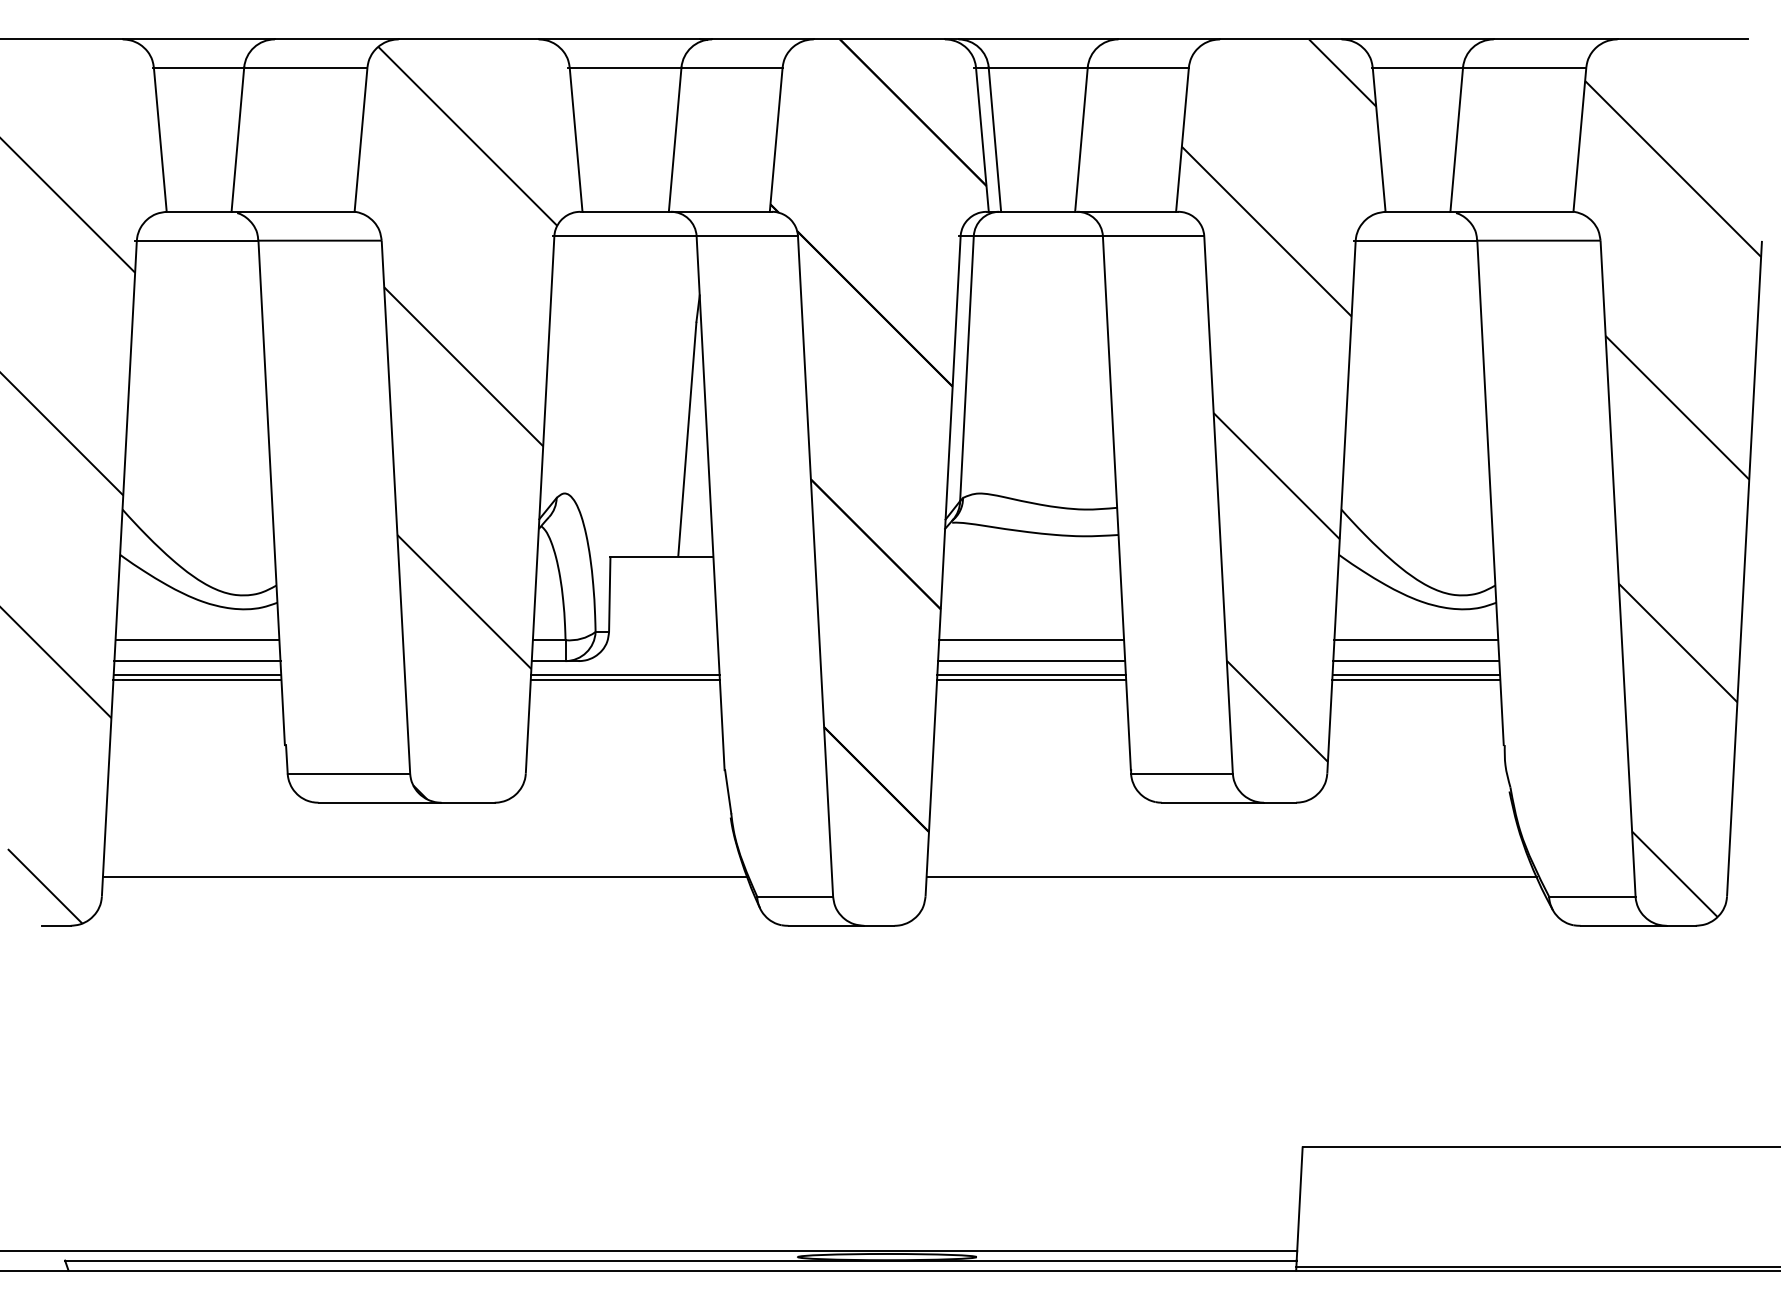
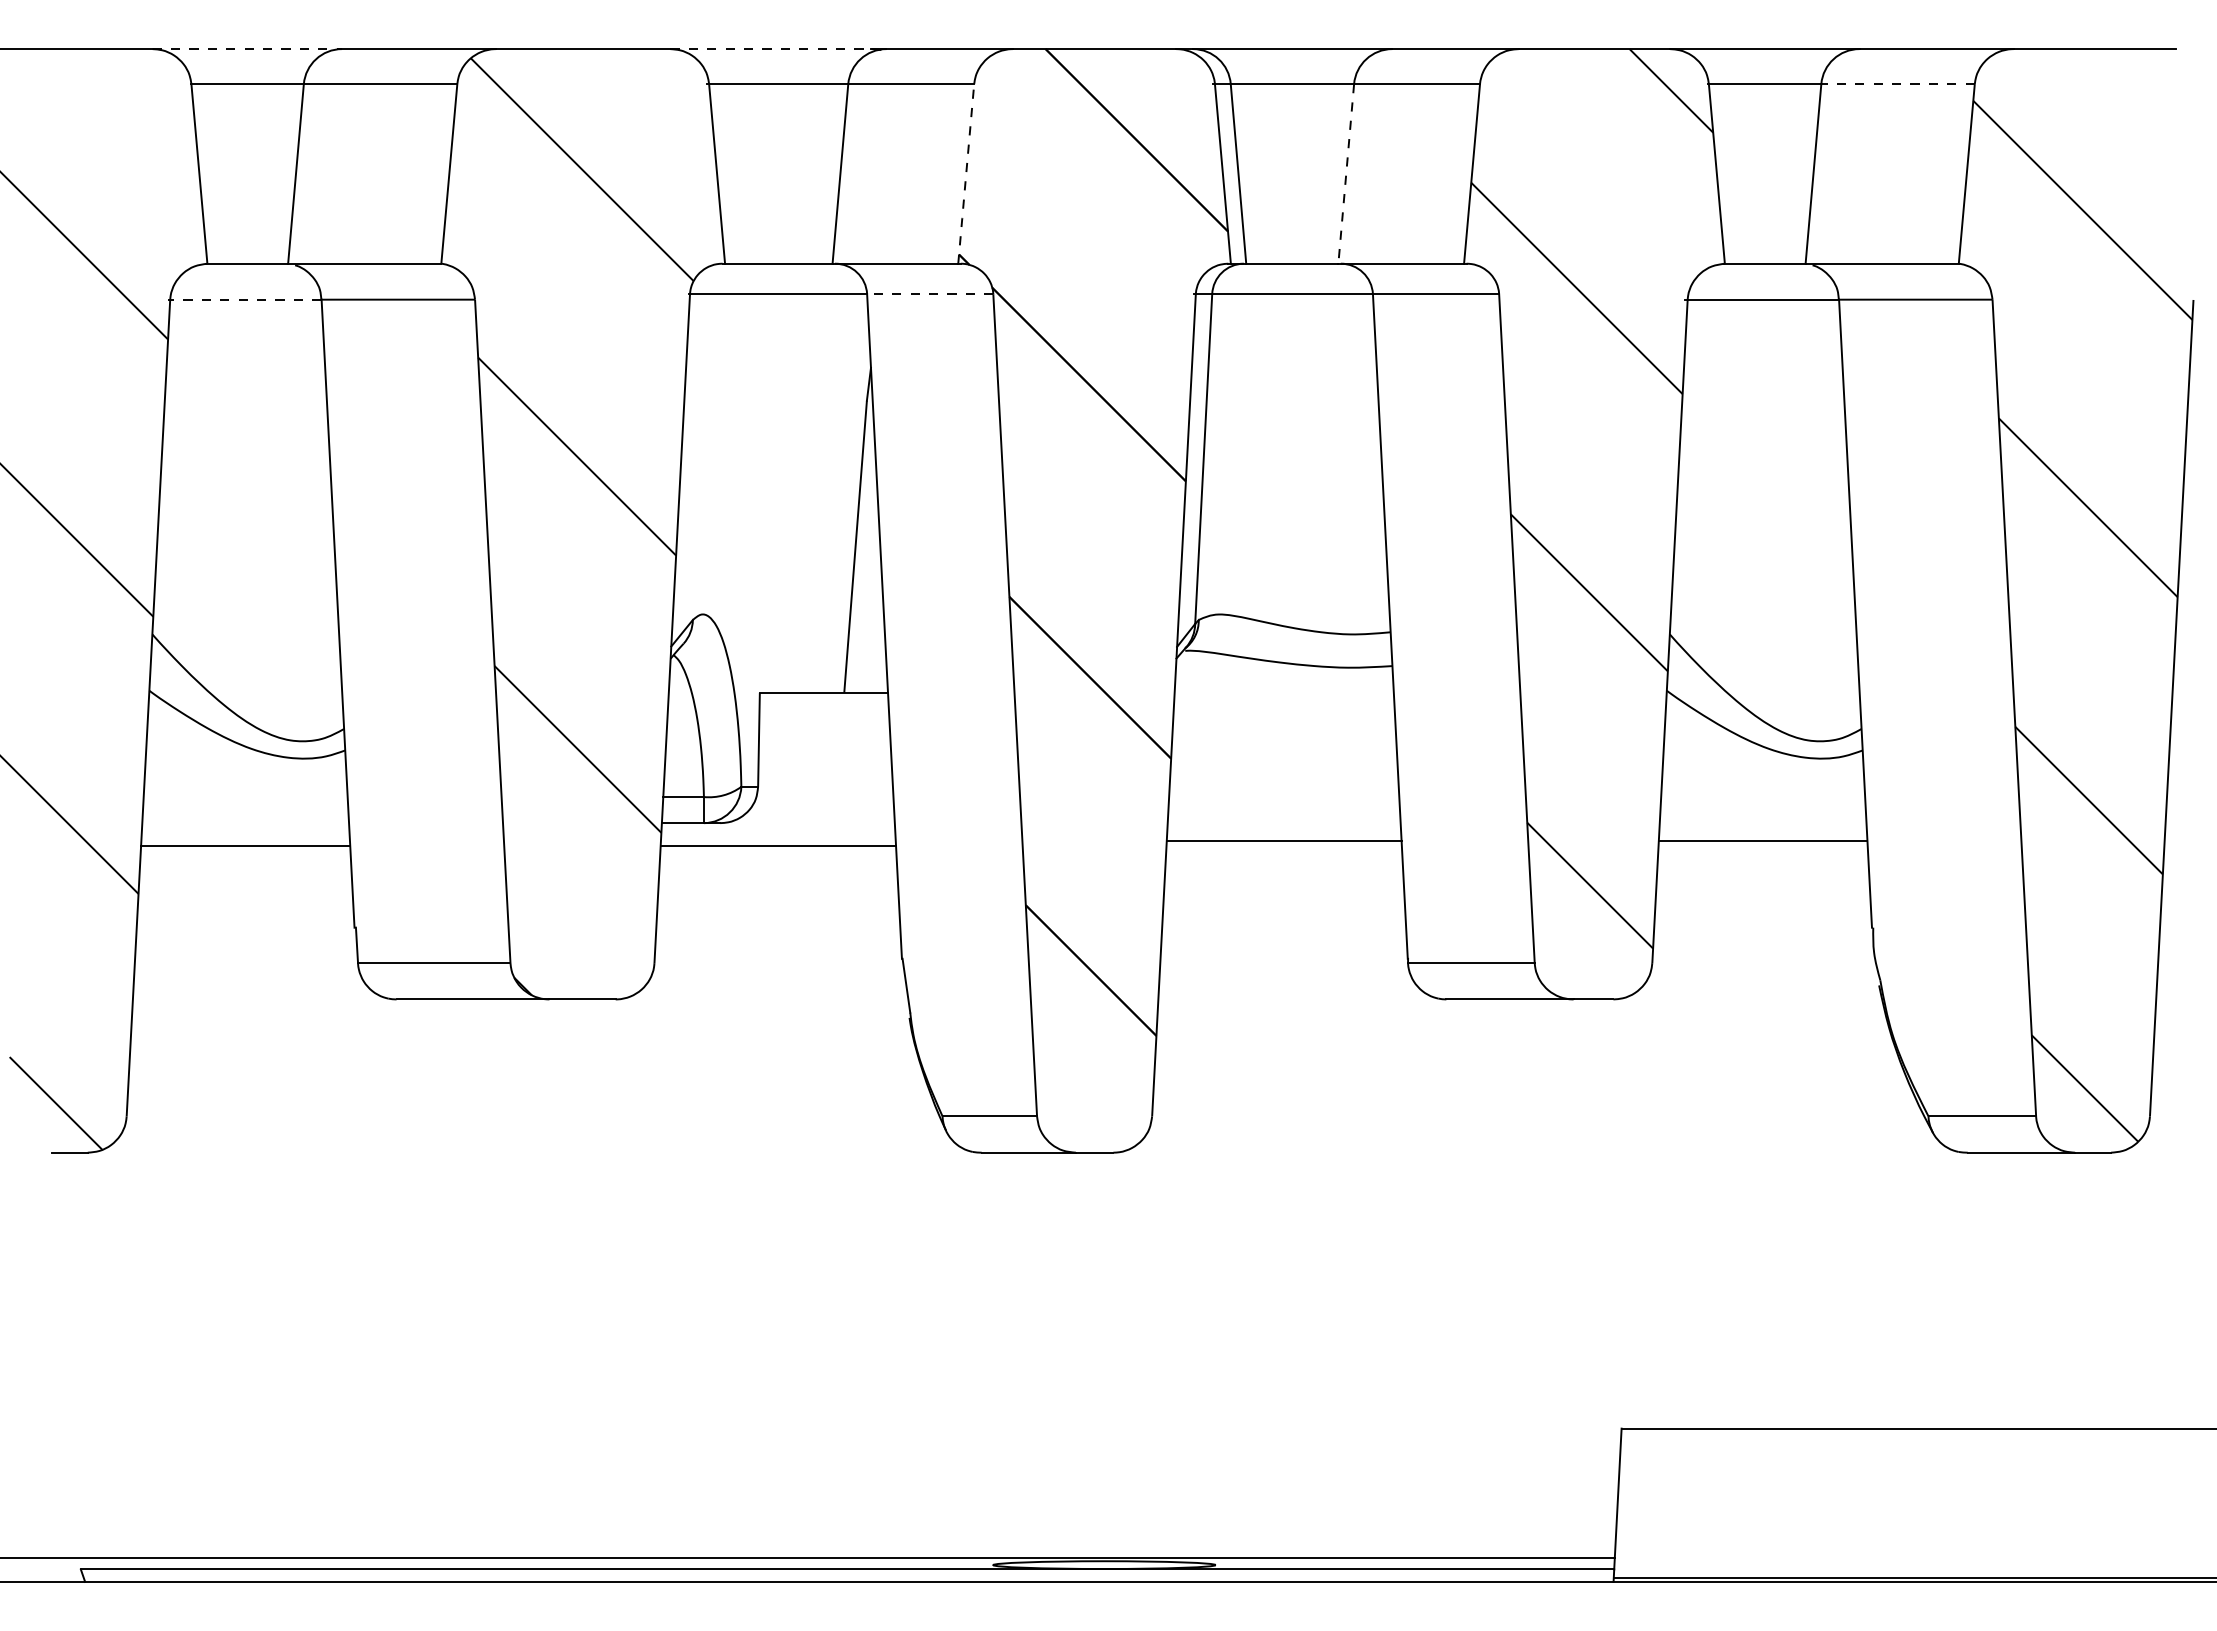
line: (199, 39) -> (248, 49), solid -> dashed
line: (619, 39) -> (771, 49), solid -> dashed
line: (1524, 67) -> (1897, 84), solid -> dashed
line: (776, 139) -> (966, 173), solid -> dashed
line: (1081, 140) -> (1346, 174), solid -> dashed
line: (747, 236) -> (930, 294), solid -> dashed
line: (196, 240) -> (244, 299), solid -> dashed
line: (197, 640) -> (245, 797), removed
line: (1031, 640) -> (1284, 797), removed
line: (1416, 640) -> (1763, 797), removed
line: (197, 661) -> (245, 823), removed
line: (1031, 661) -> (1284, 823), removed
line: (1416, 661) -> (1763, 823), removed
line: (197, 675) -> (245, 841), removed
line: (625, 675) -> (778, 841), removed
line: (1031, 679) -> (1284, 846), removed
line: (1416, 679) -> (1763, 846), removed
line: (424, 876) -> (528, 1091), removed
line: (1231, 876) -> (1533, 1091), removed

